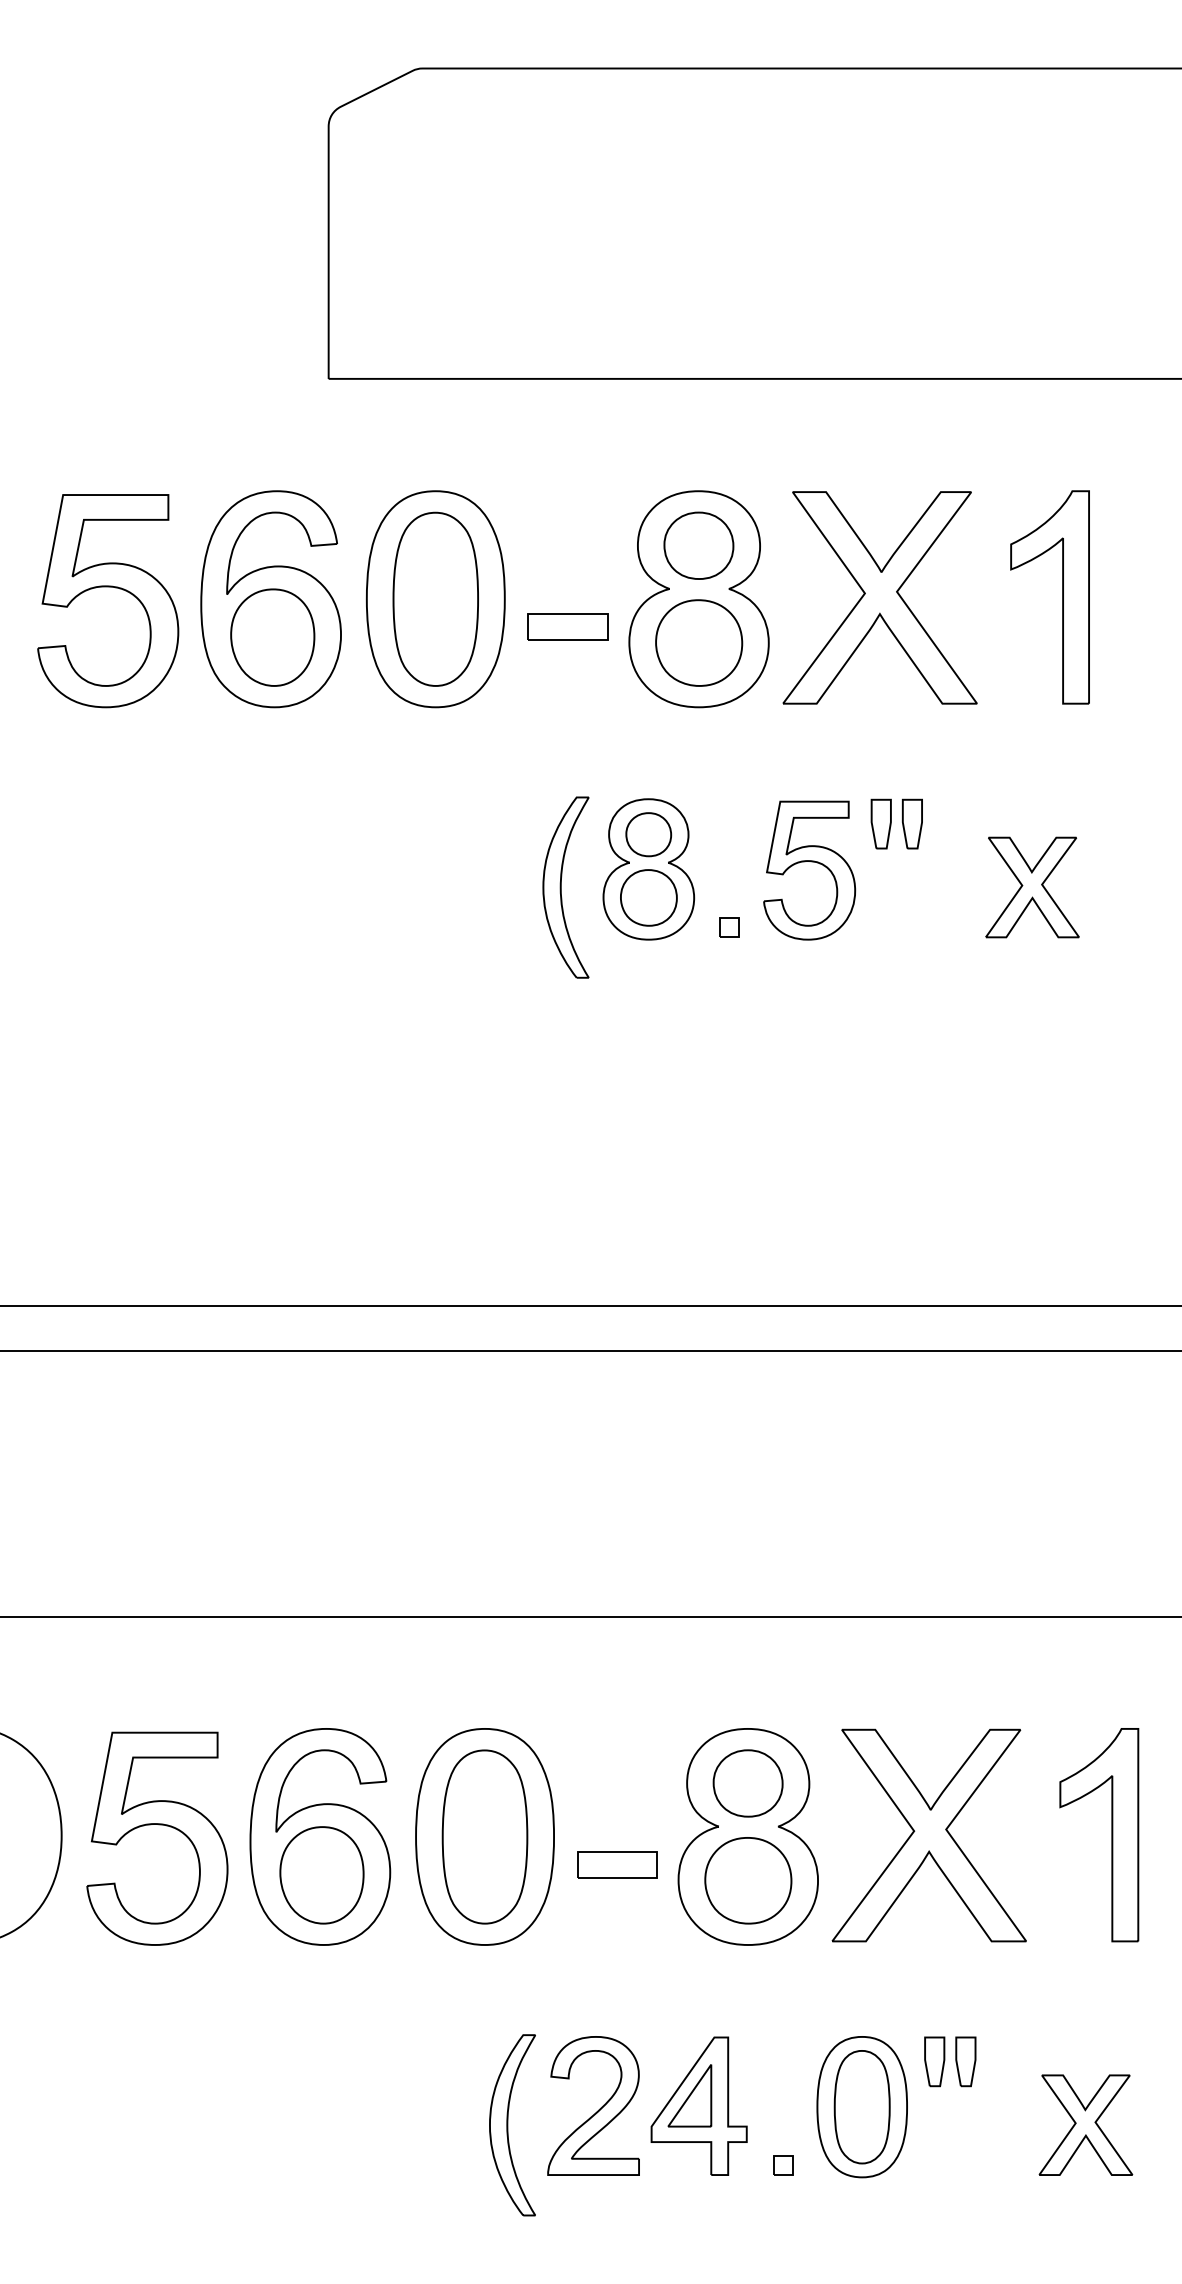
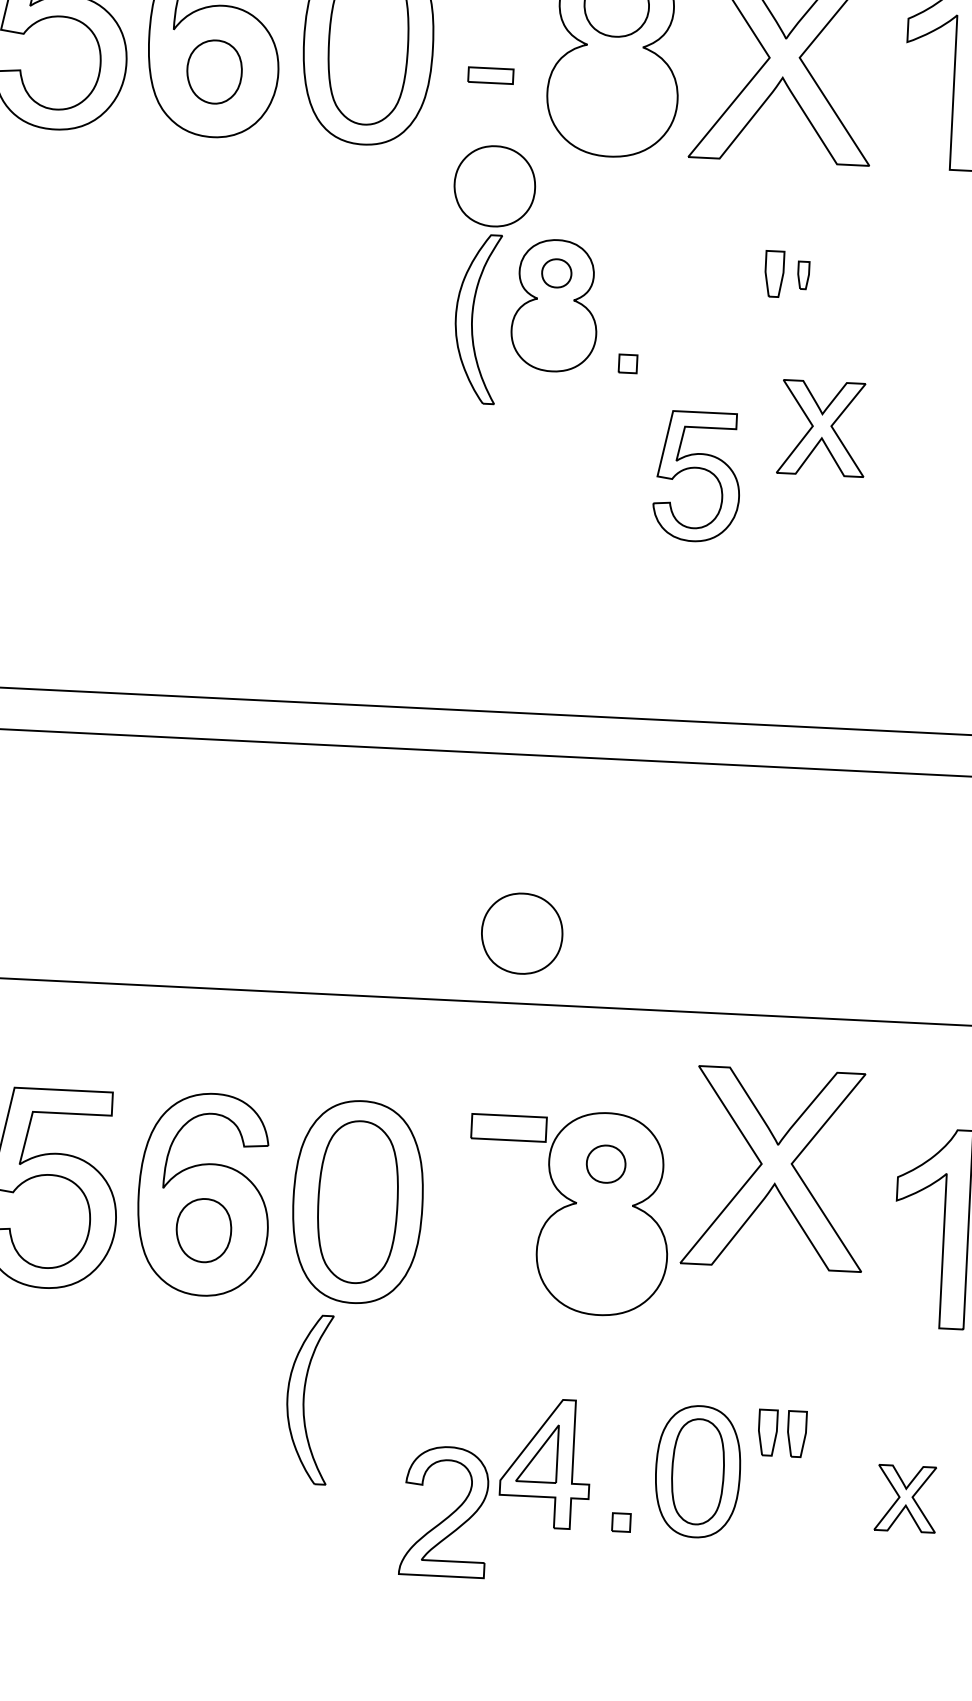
part: (567, 626) -> (490, 75), size x0.6
part: (272, 637) -> (214, 71), size x0.7
part: (699, 642) -> (495, 185), moved
part: (912, 823) -> (803, 274), size x0.6
part: (648, 834) -> (556, 273), size x0.7
part: (811, 862) -> (699, 469), moved
part: (1032, 887) -> (822, 428), moved
part: (648, 897) -> (553, 331), removed
part: (747, 1783) -> (605, 1164), size x0.6
part: (928, 1835) -> (774, 1168), moved
part: (617, 1864) -> (509, 1127), moved
part: (321, 1875) -> (203, 1230), size x0.7
part: (748, 1880) -> (522, 933), moved
part: (598, 2109) -> (448, 1515), moved
part: (1085, 2124) -> (905, 1498), size x0.7
part: (512, 2125) -> (308, 1399), moved

